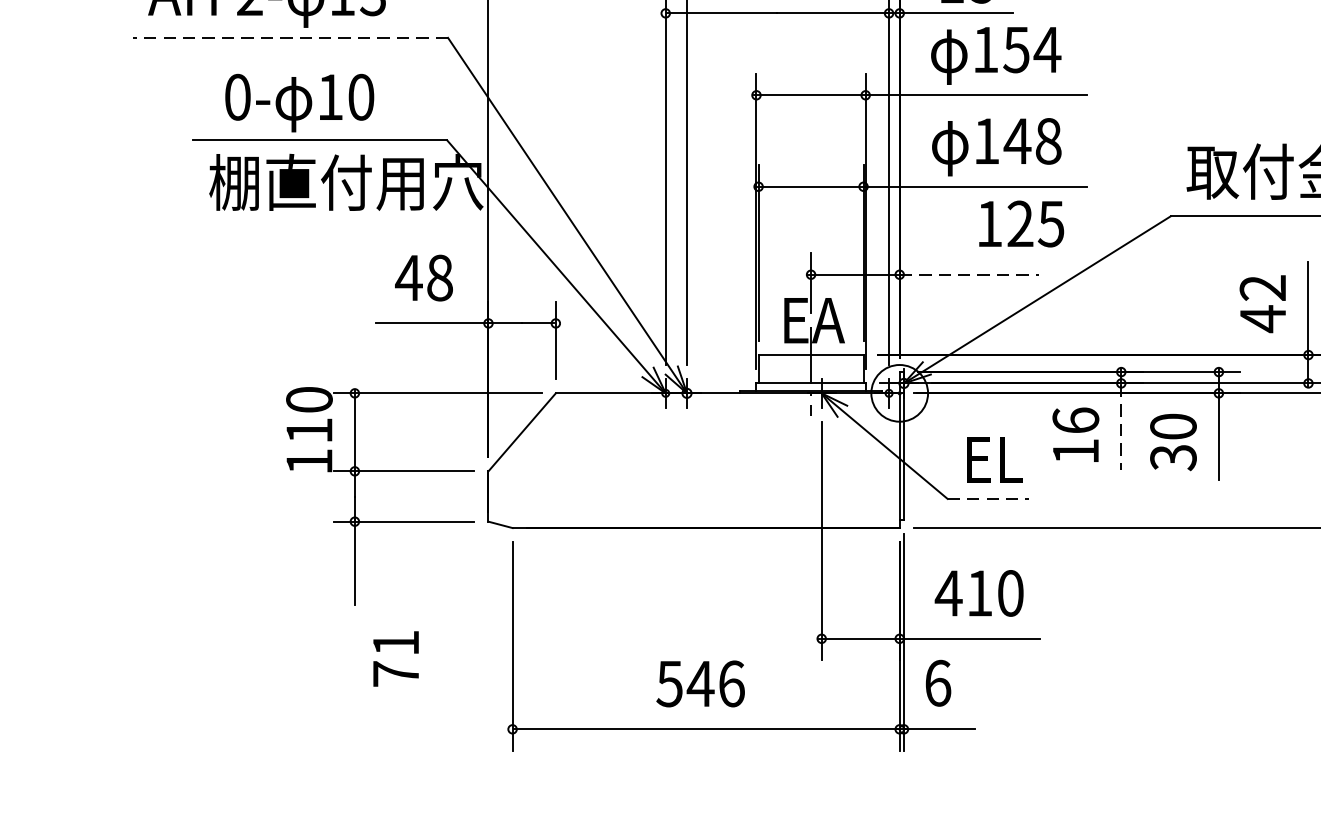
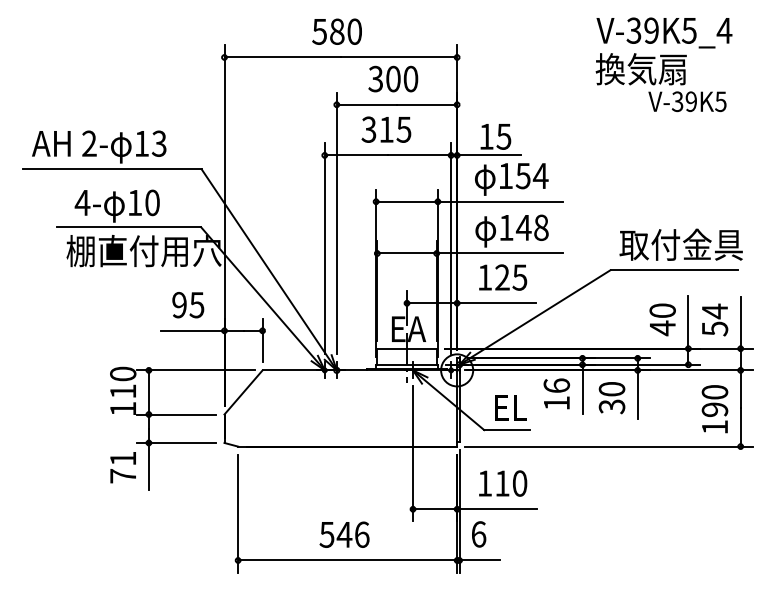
line: (288, 38) -> (111, 169), dashed -> solid
text: (237, 96) -> (82, 202), 0- -> 4-
text: (1022, 223) -> (503, 277), moved
line: (971, 275) -> (497, 303), dashed -> solid
text: (423, 276) -> (187, 304), 48 -> 95
text: (1262, 287) -> (662, 310), 42 -> 40
line: (1121, 428) -> (582, 390), dashed -> solid
line: (988, 499) -> (507, 430), dashed -> solid
text: (948, 593) -> (484, 483), 410 -> 110
text: (394, 658) -> (122, 467), moved

